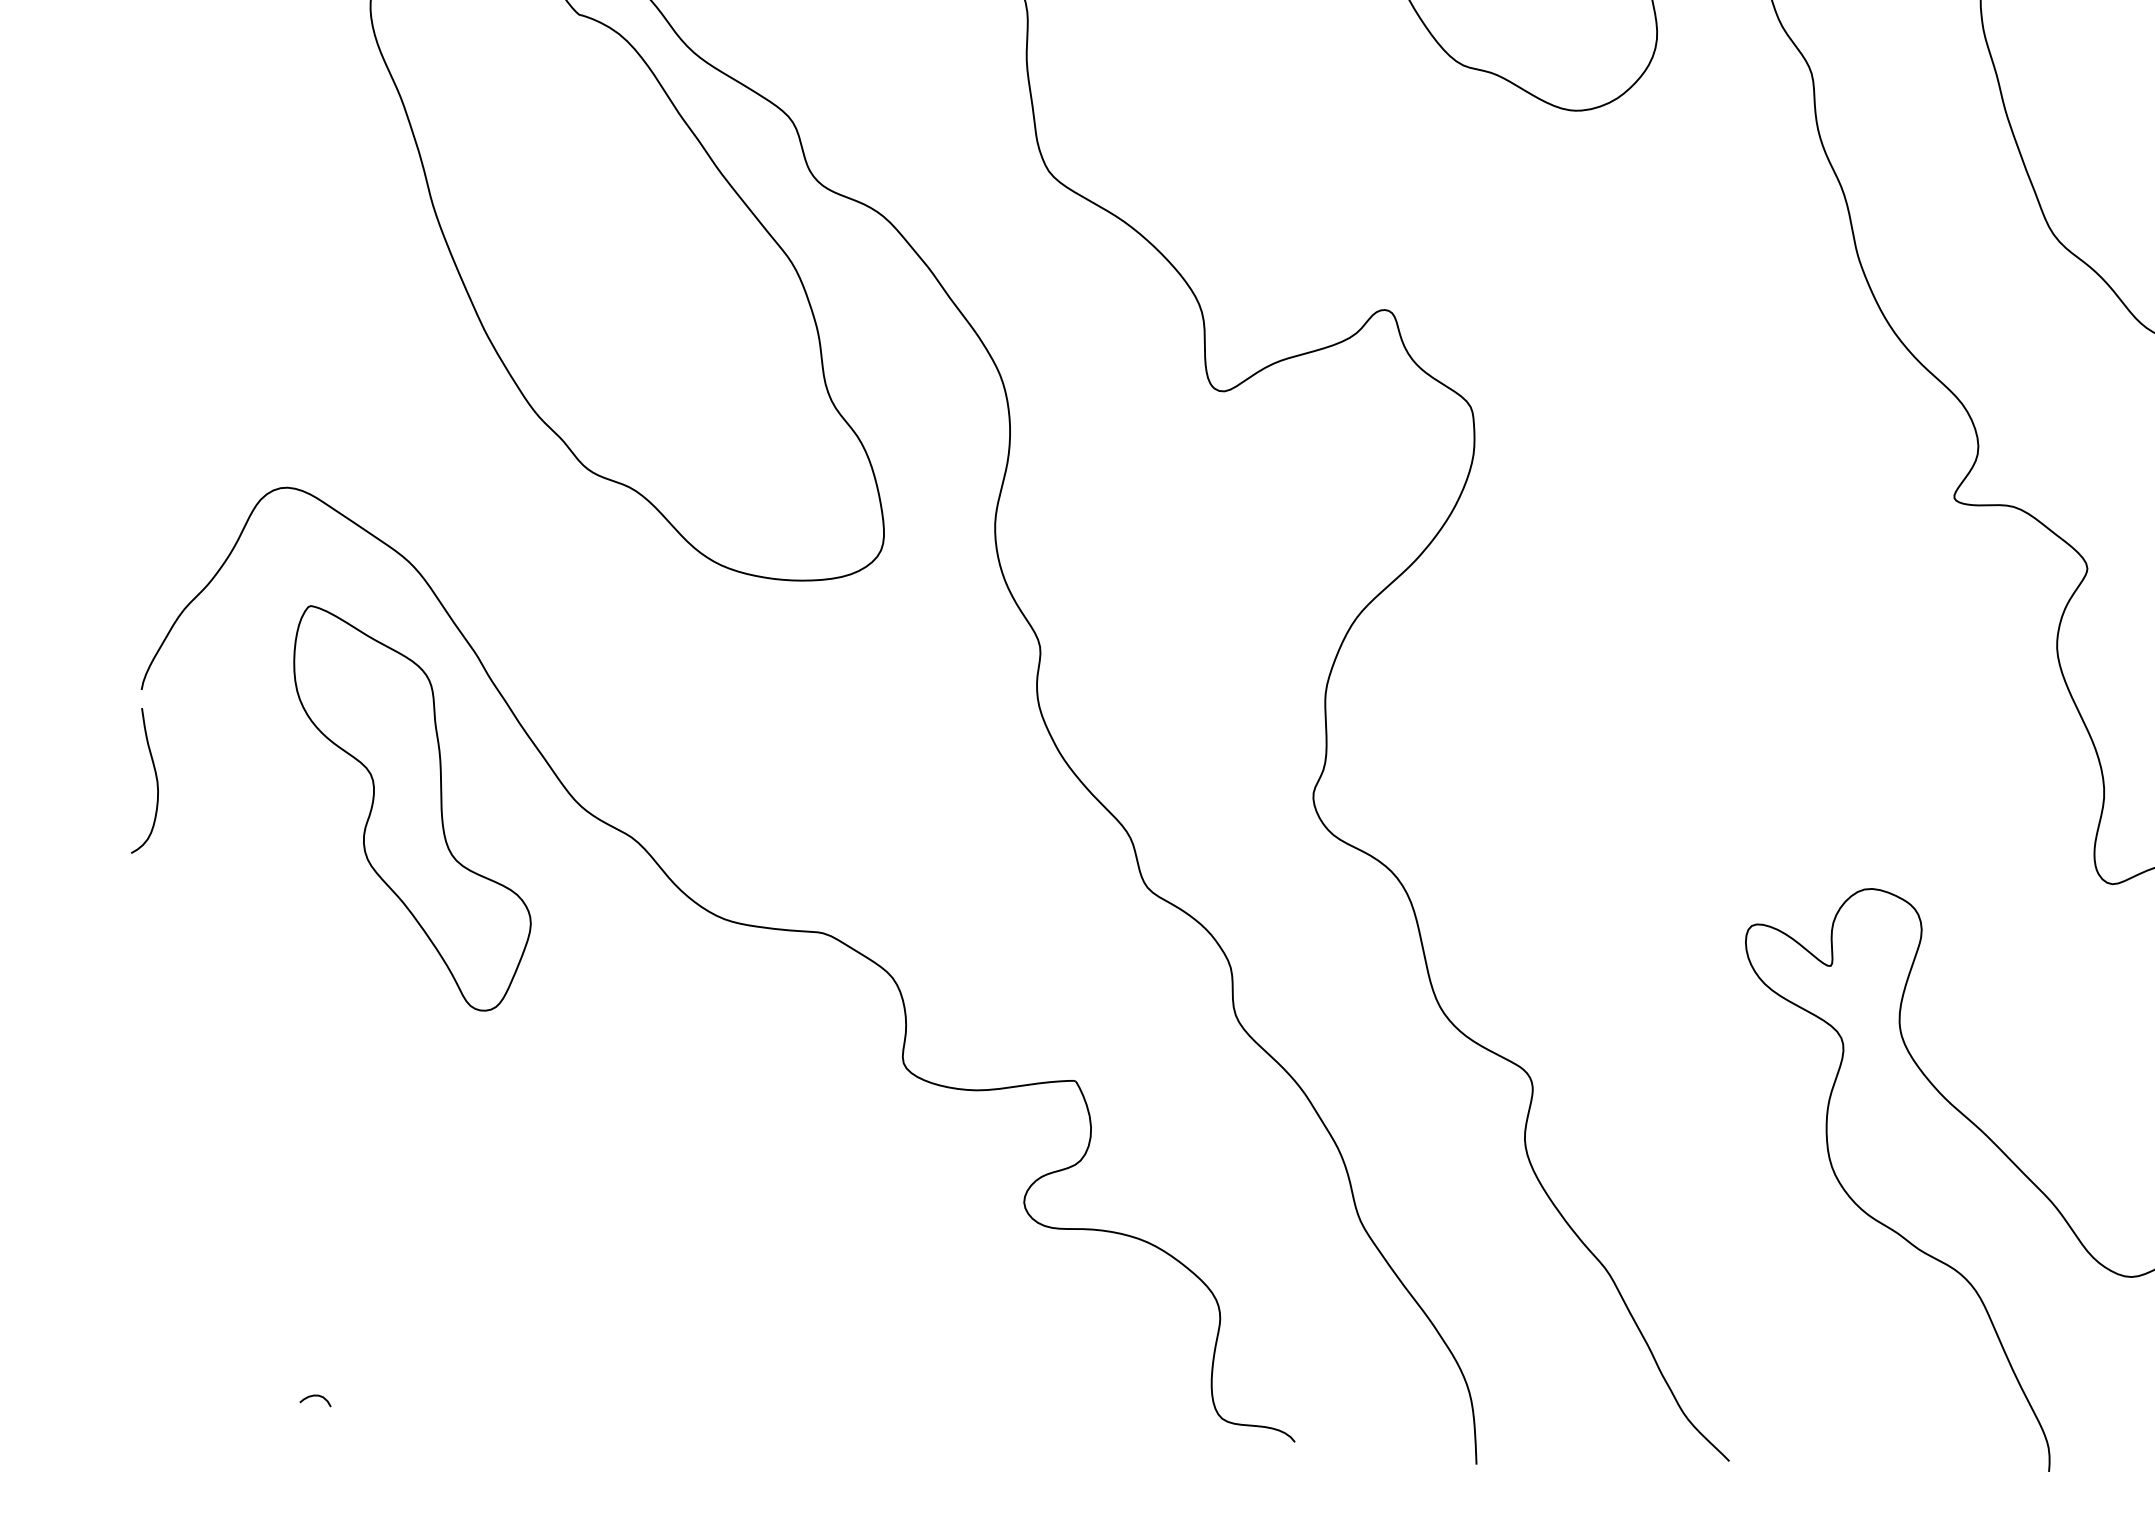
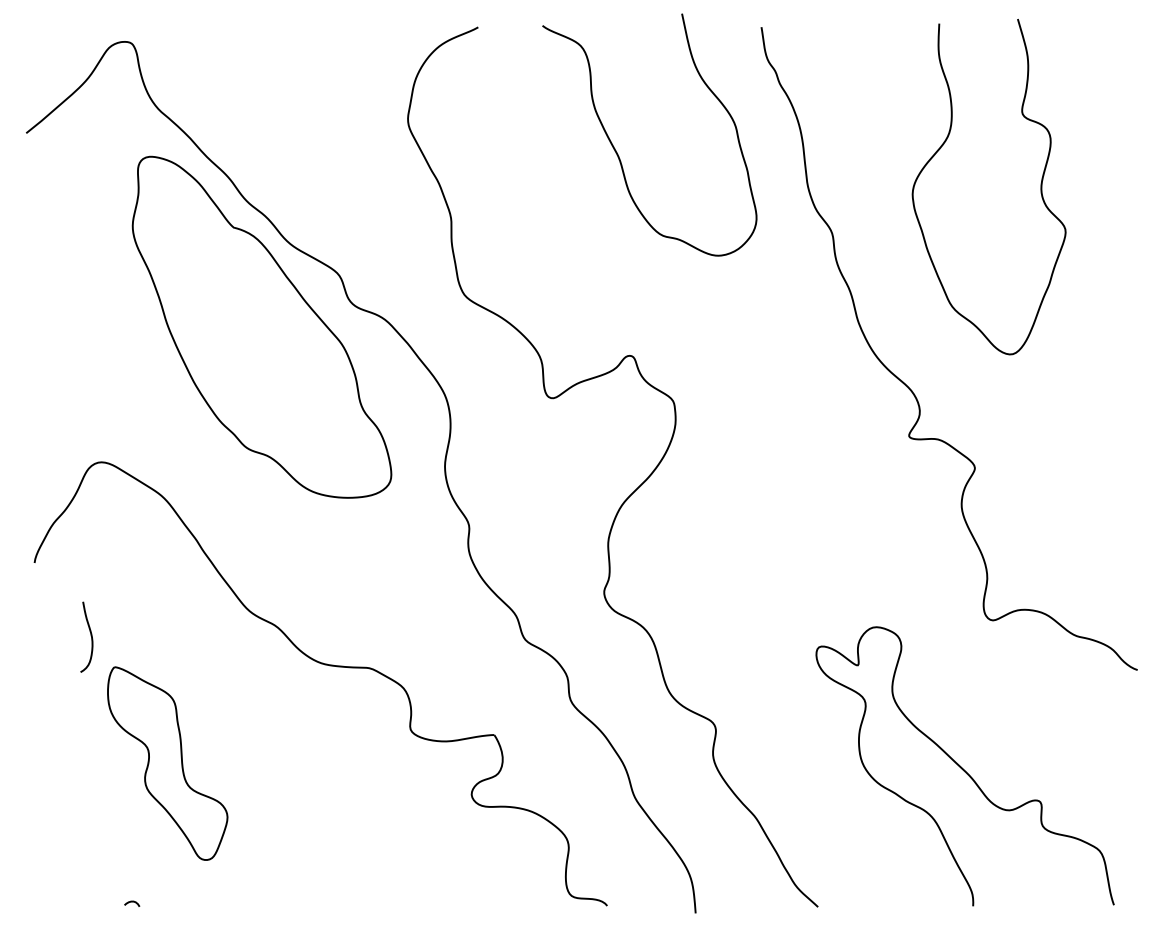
curve: (154, 780) -> (90, 636), moved
part: (411, 808) -> (167, 763), moved

